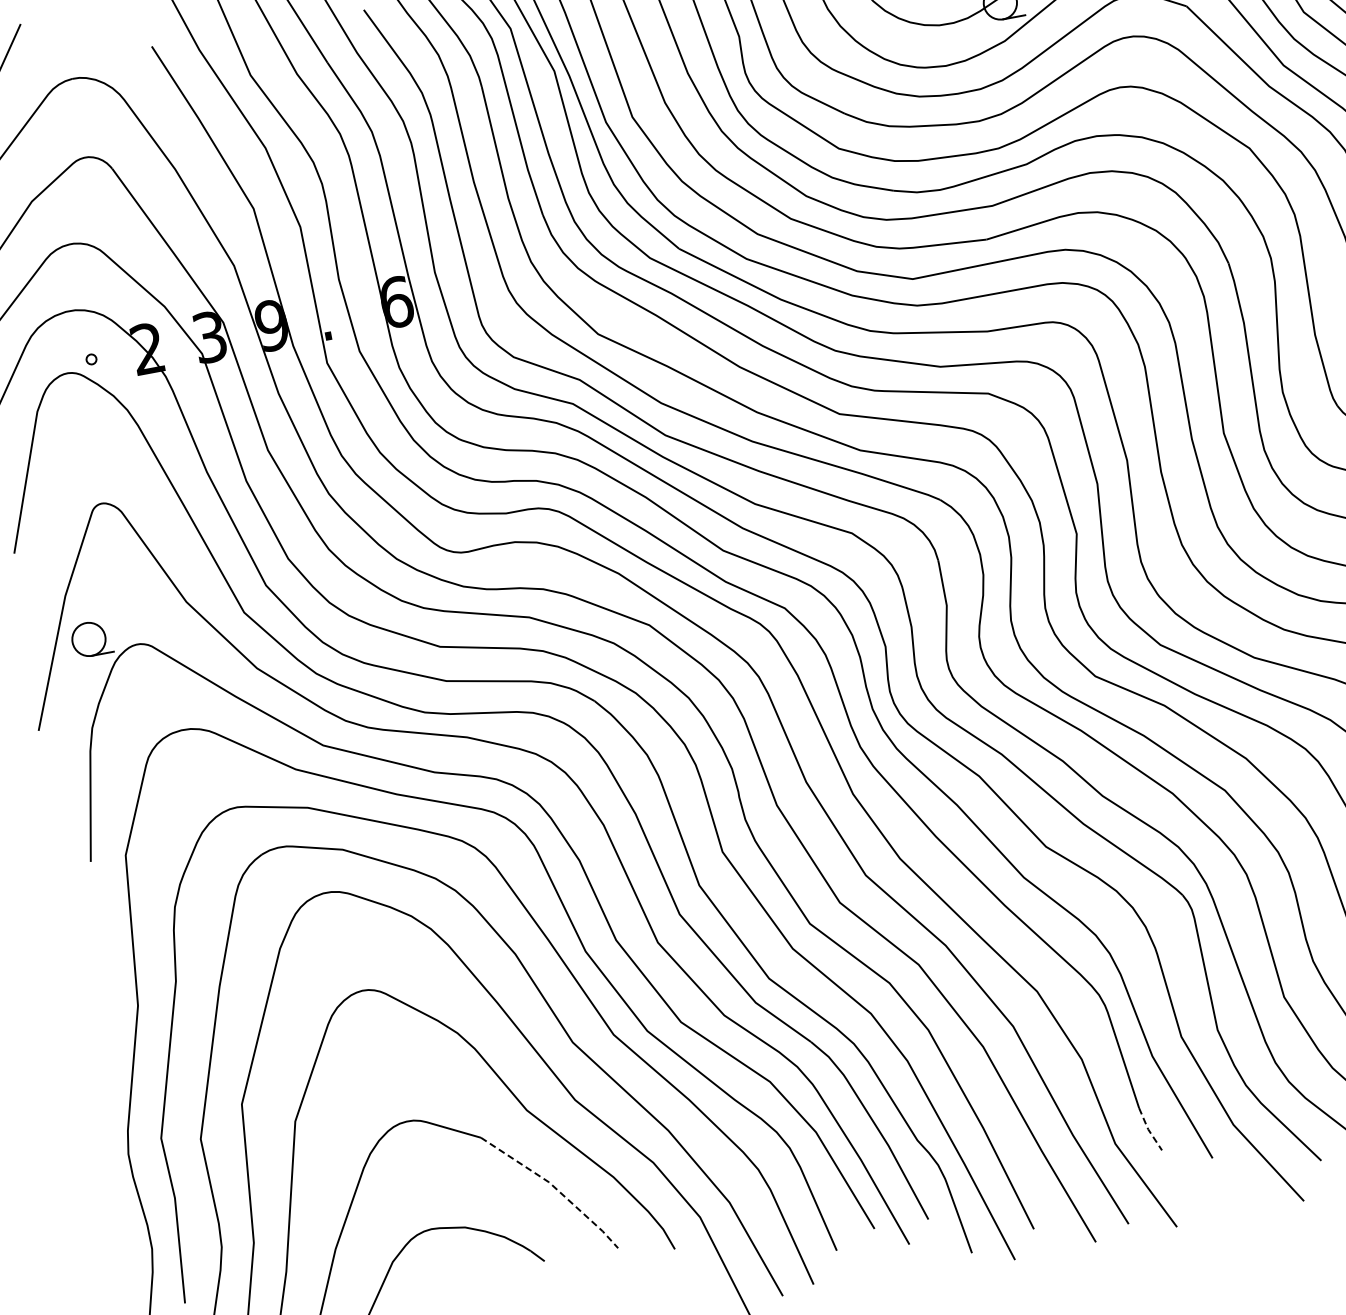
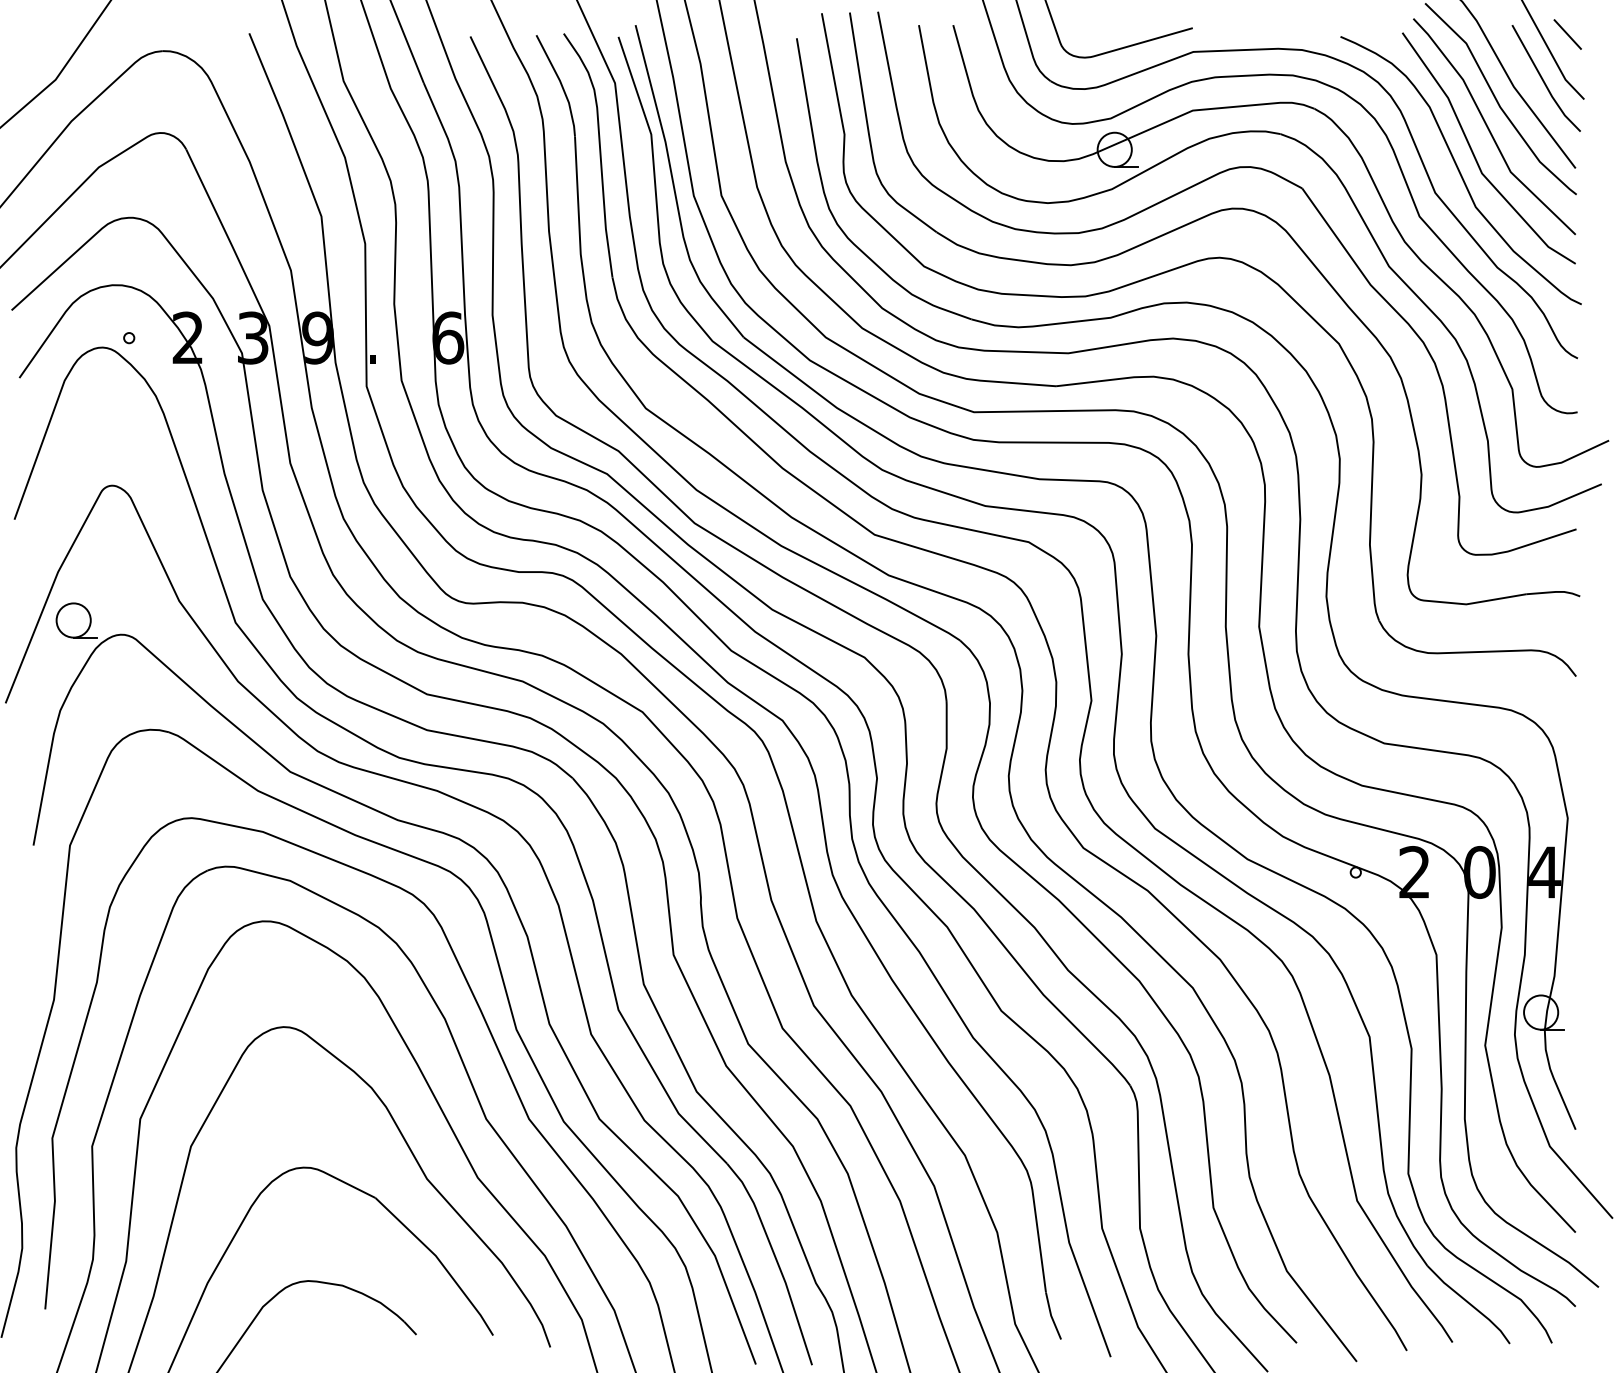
line: (1148, 1130) -> (1051, 1316), dashed -> solid
line: (554, 1187) -> (440, 1262), dashed -> solid

